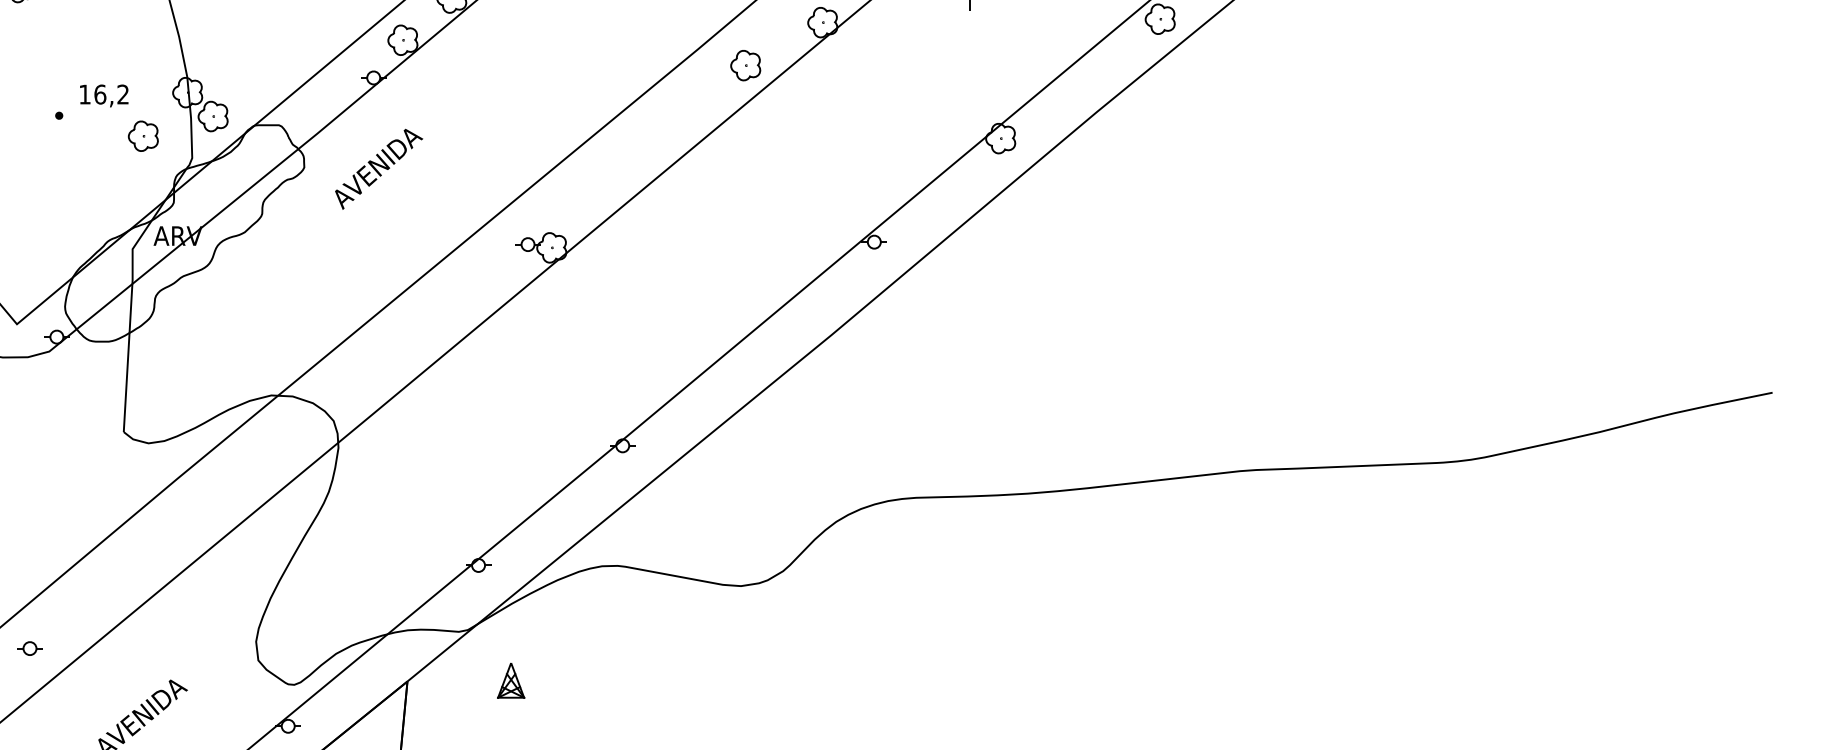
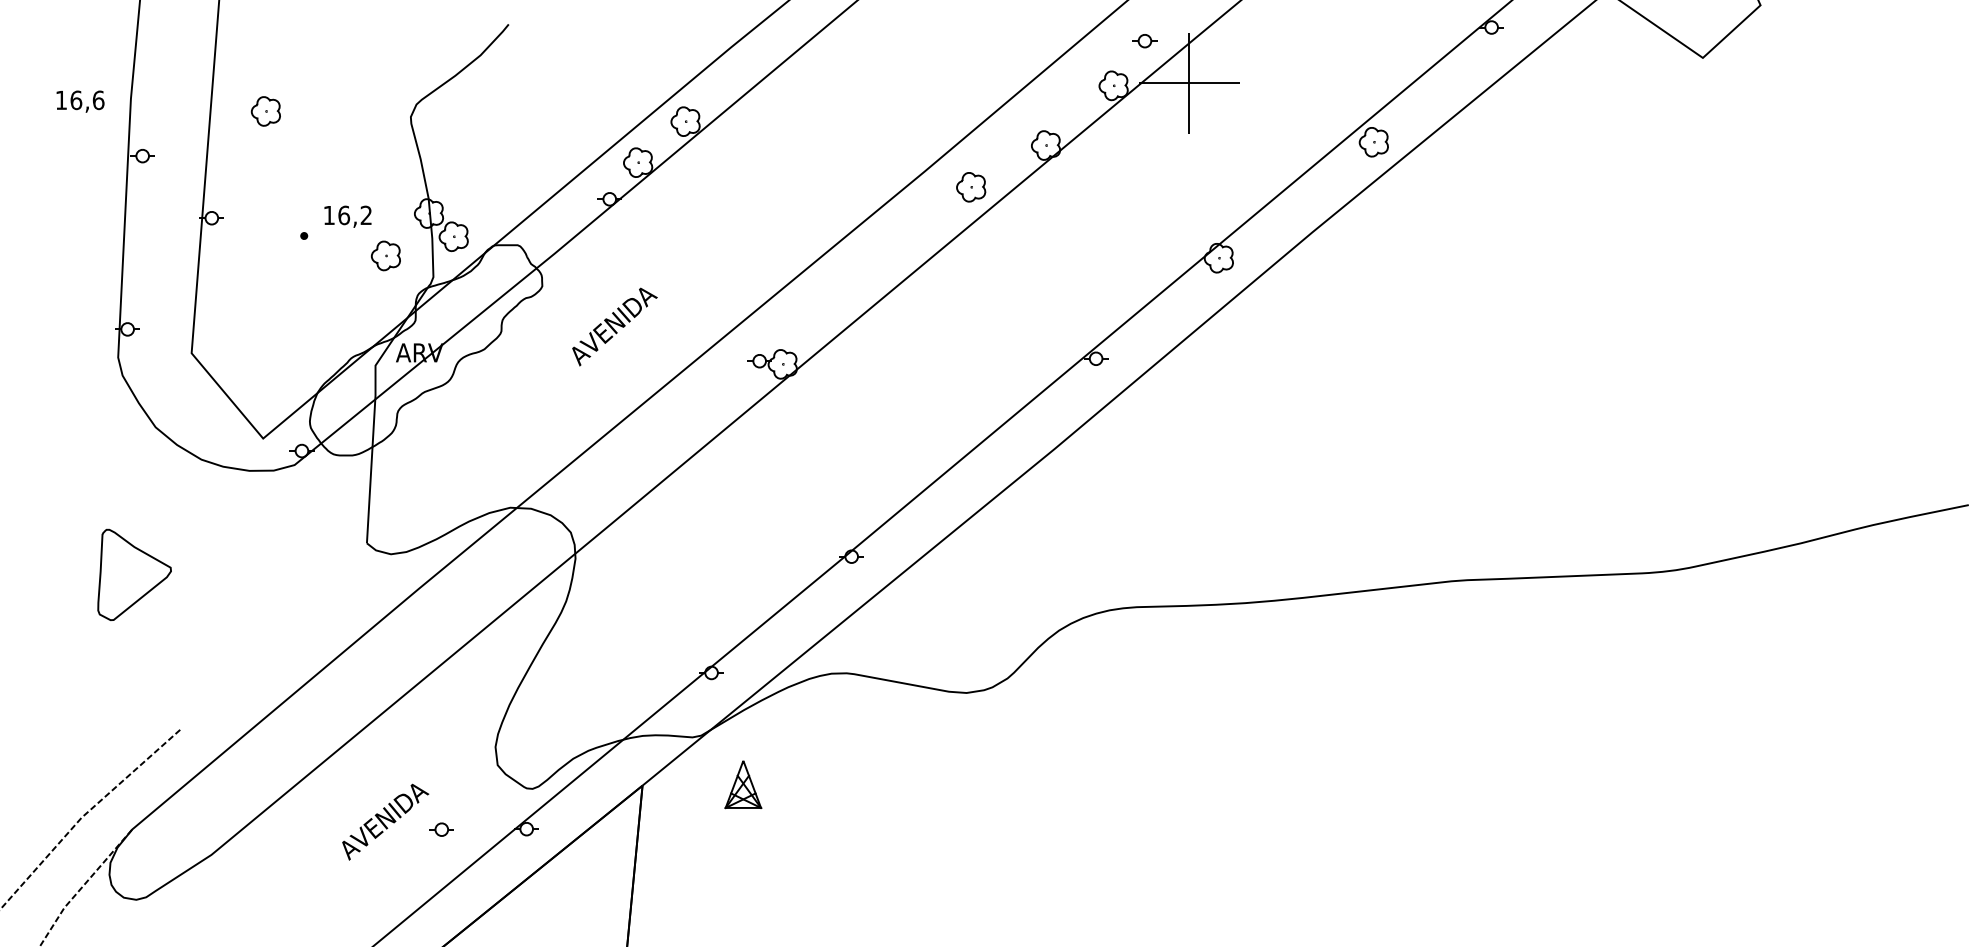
text: (378, 168) -> (614, 326), moved
part: (29, 648) -> (441, 829), moved
part: (510, 680) -> (742, 784), size x1.4

